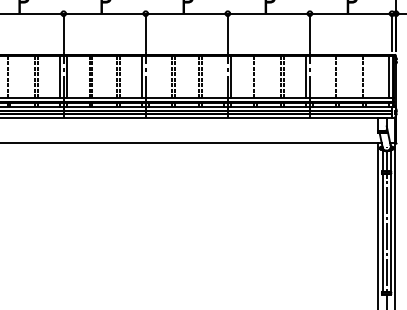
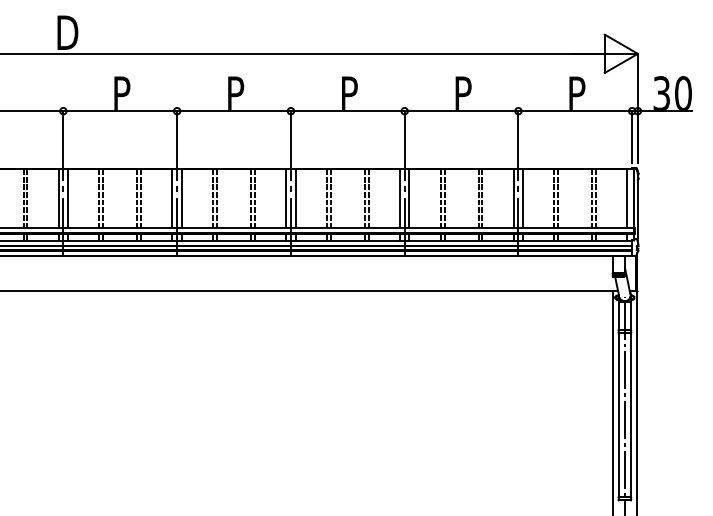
line: (10, 76) -> (103, 198), added
line: (149, 76) -> (295, 198), added
line: (224, 76) -> (399, 198), added
line: (256, 76) -> (444, 198), added
line: (313, 76) -> (523, 198), added
line: (338, 76) -> (558, 198), added
line: (366, 76) -> (596, 198), added

